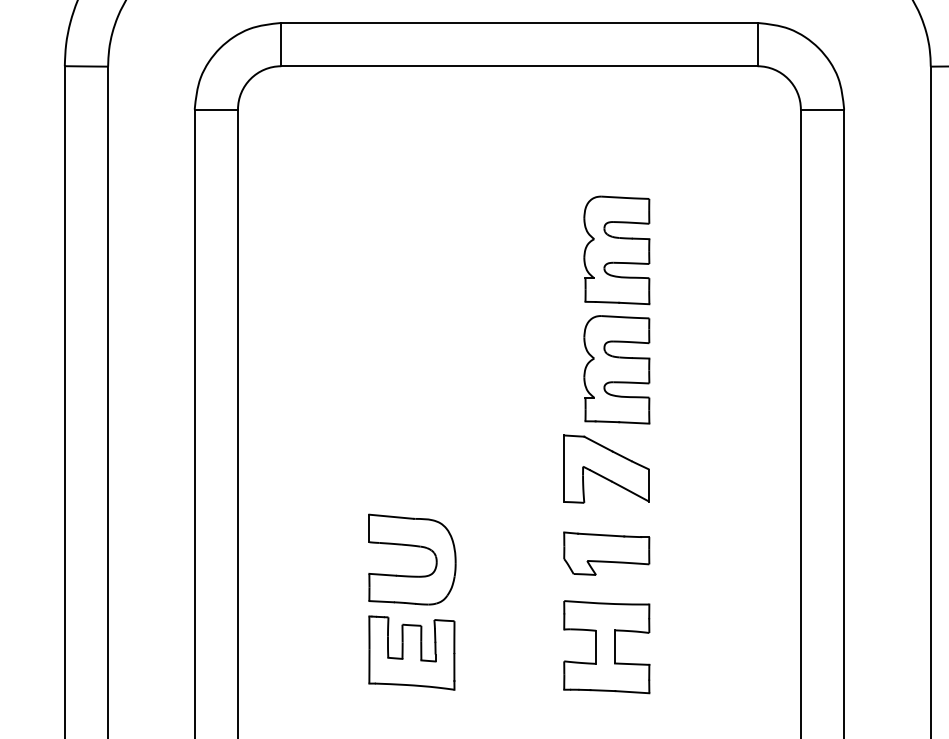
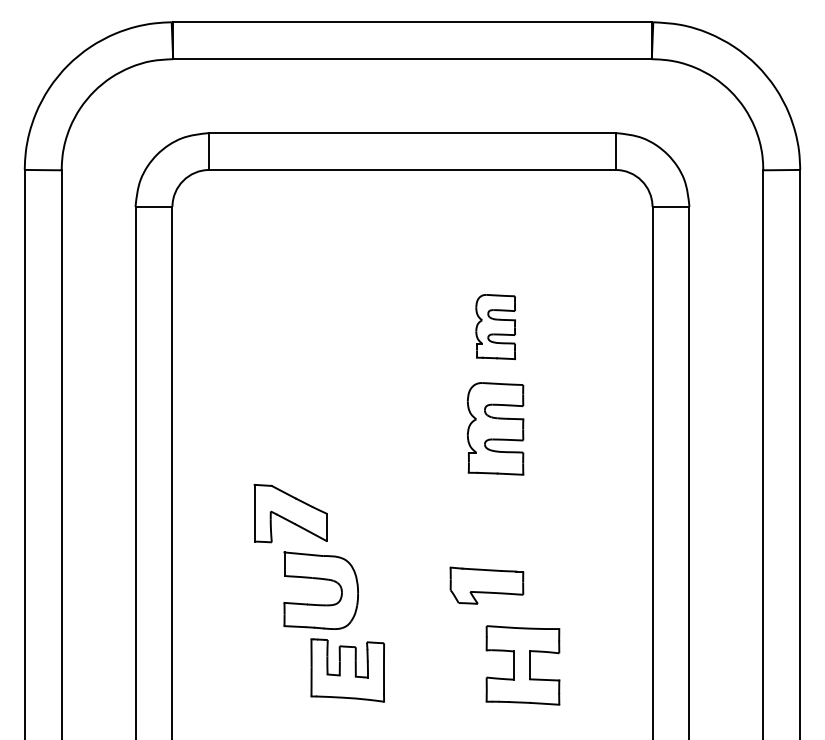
part: (616, 249) -> (495, 326), size x0.7
part: (606, 469) -> (290, 513), moved
part: (606, 647) -> (522, 665), moved
part: (411, 653) -> (347, 670), moved

